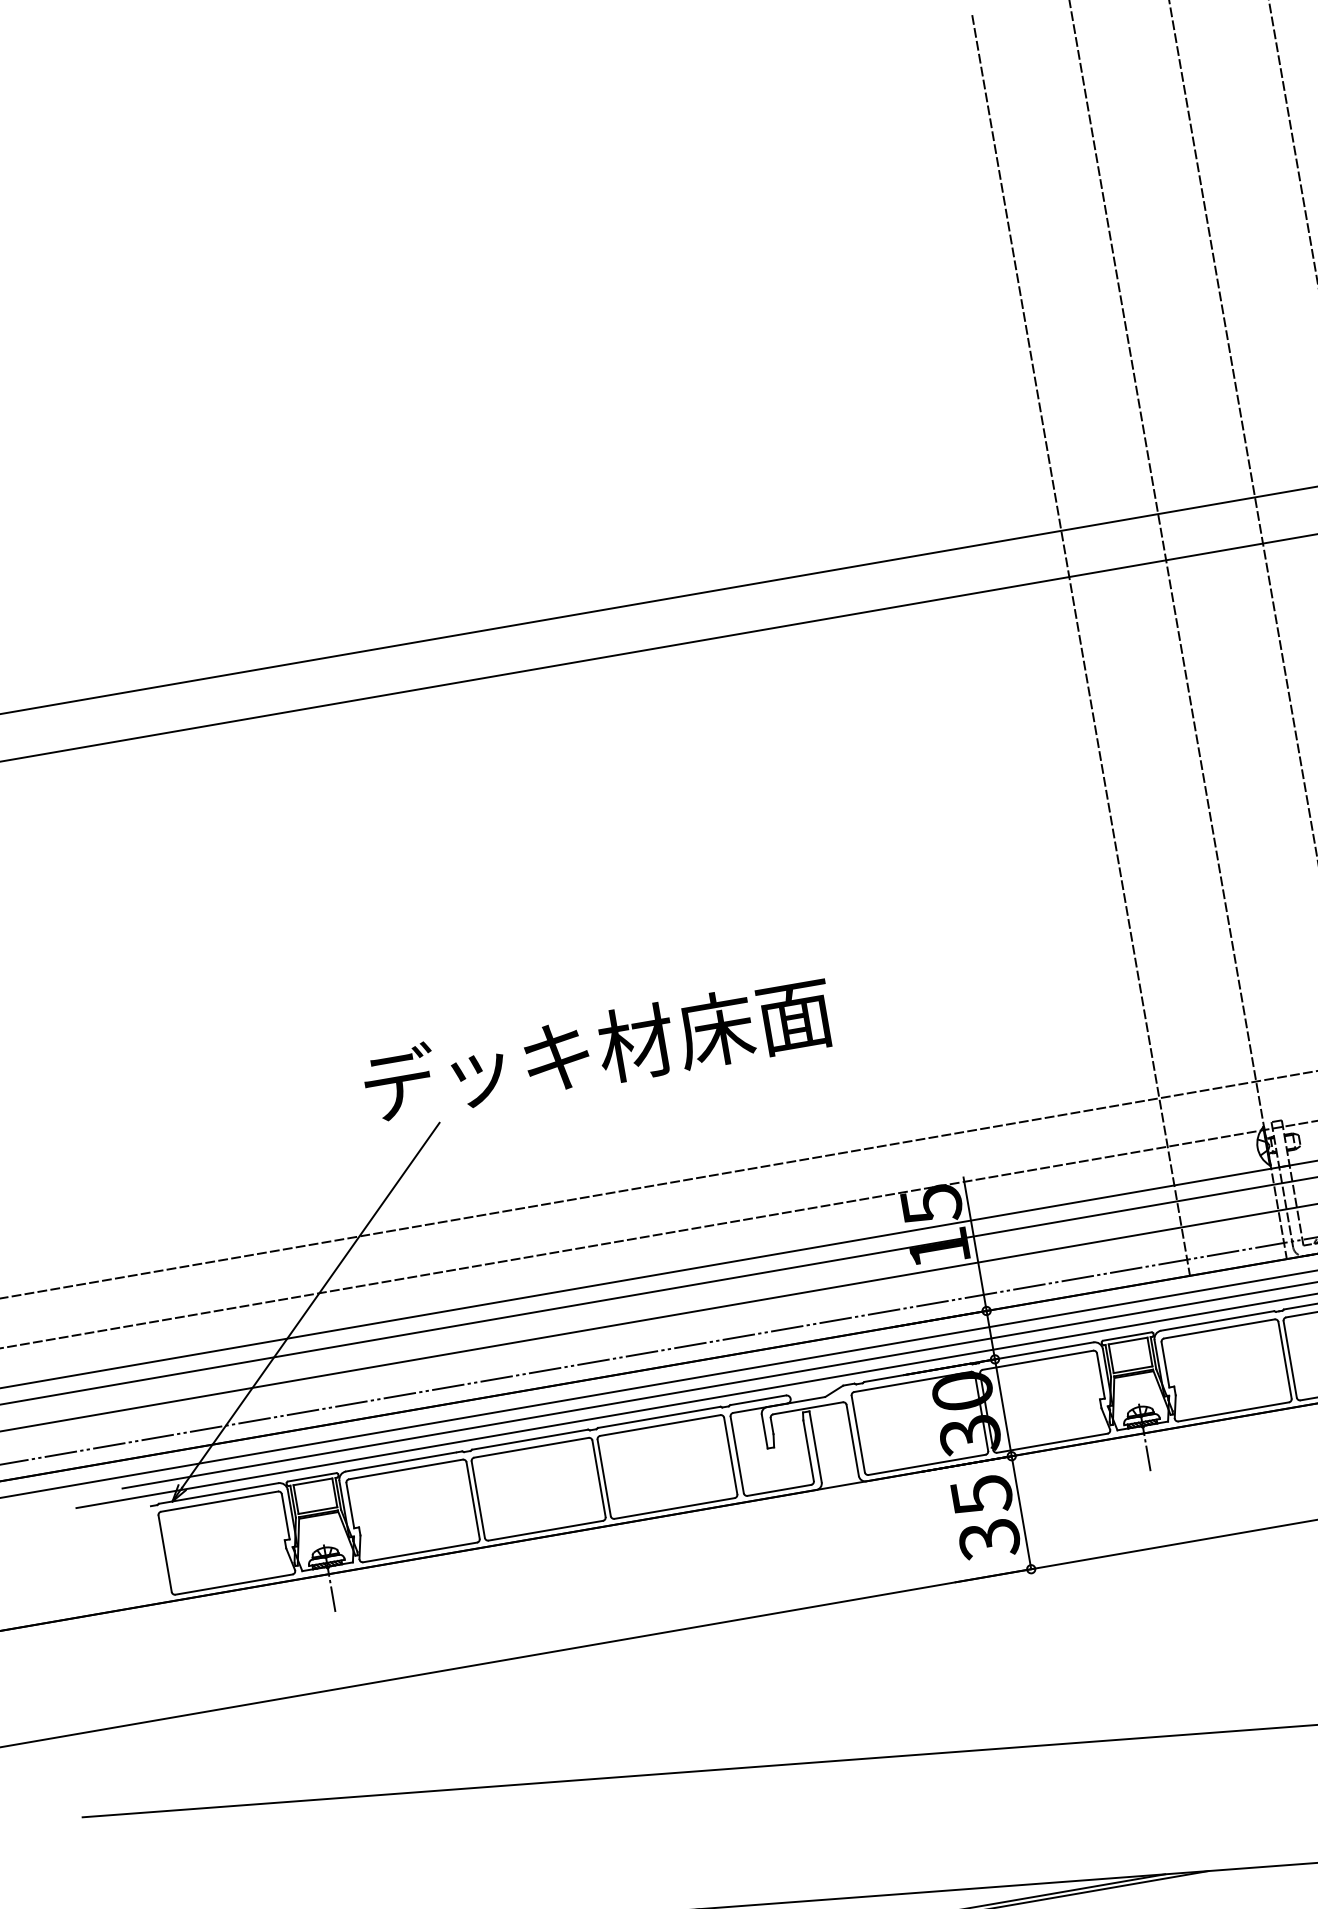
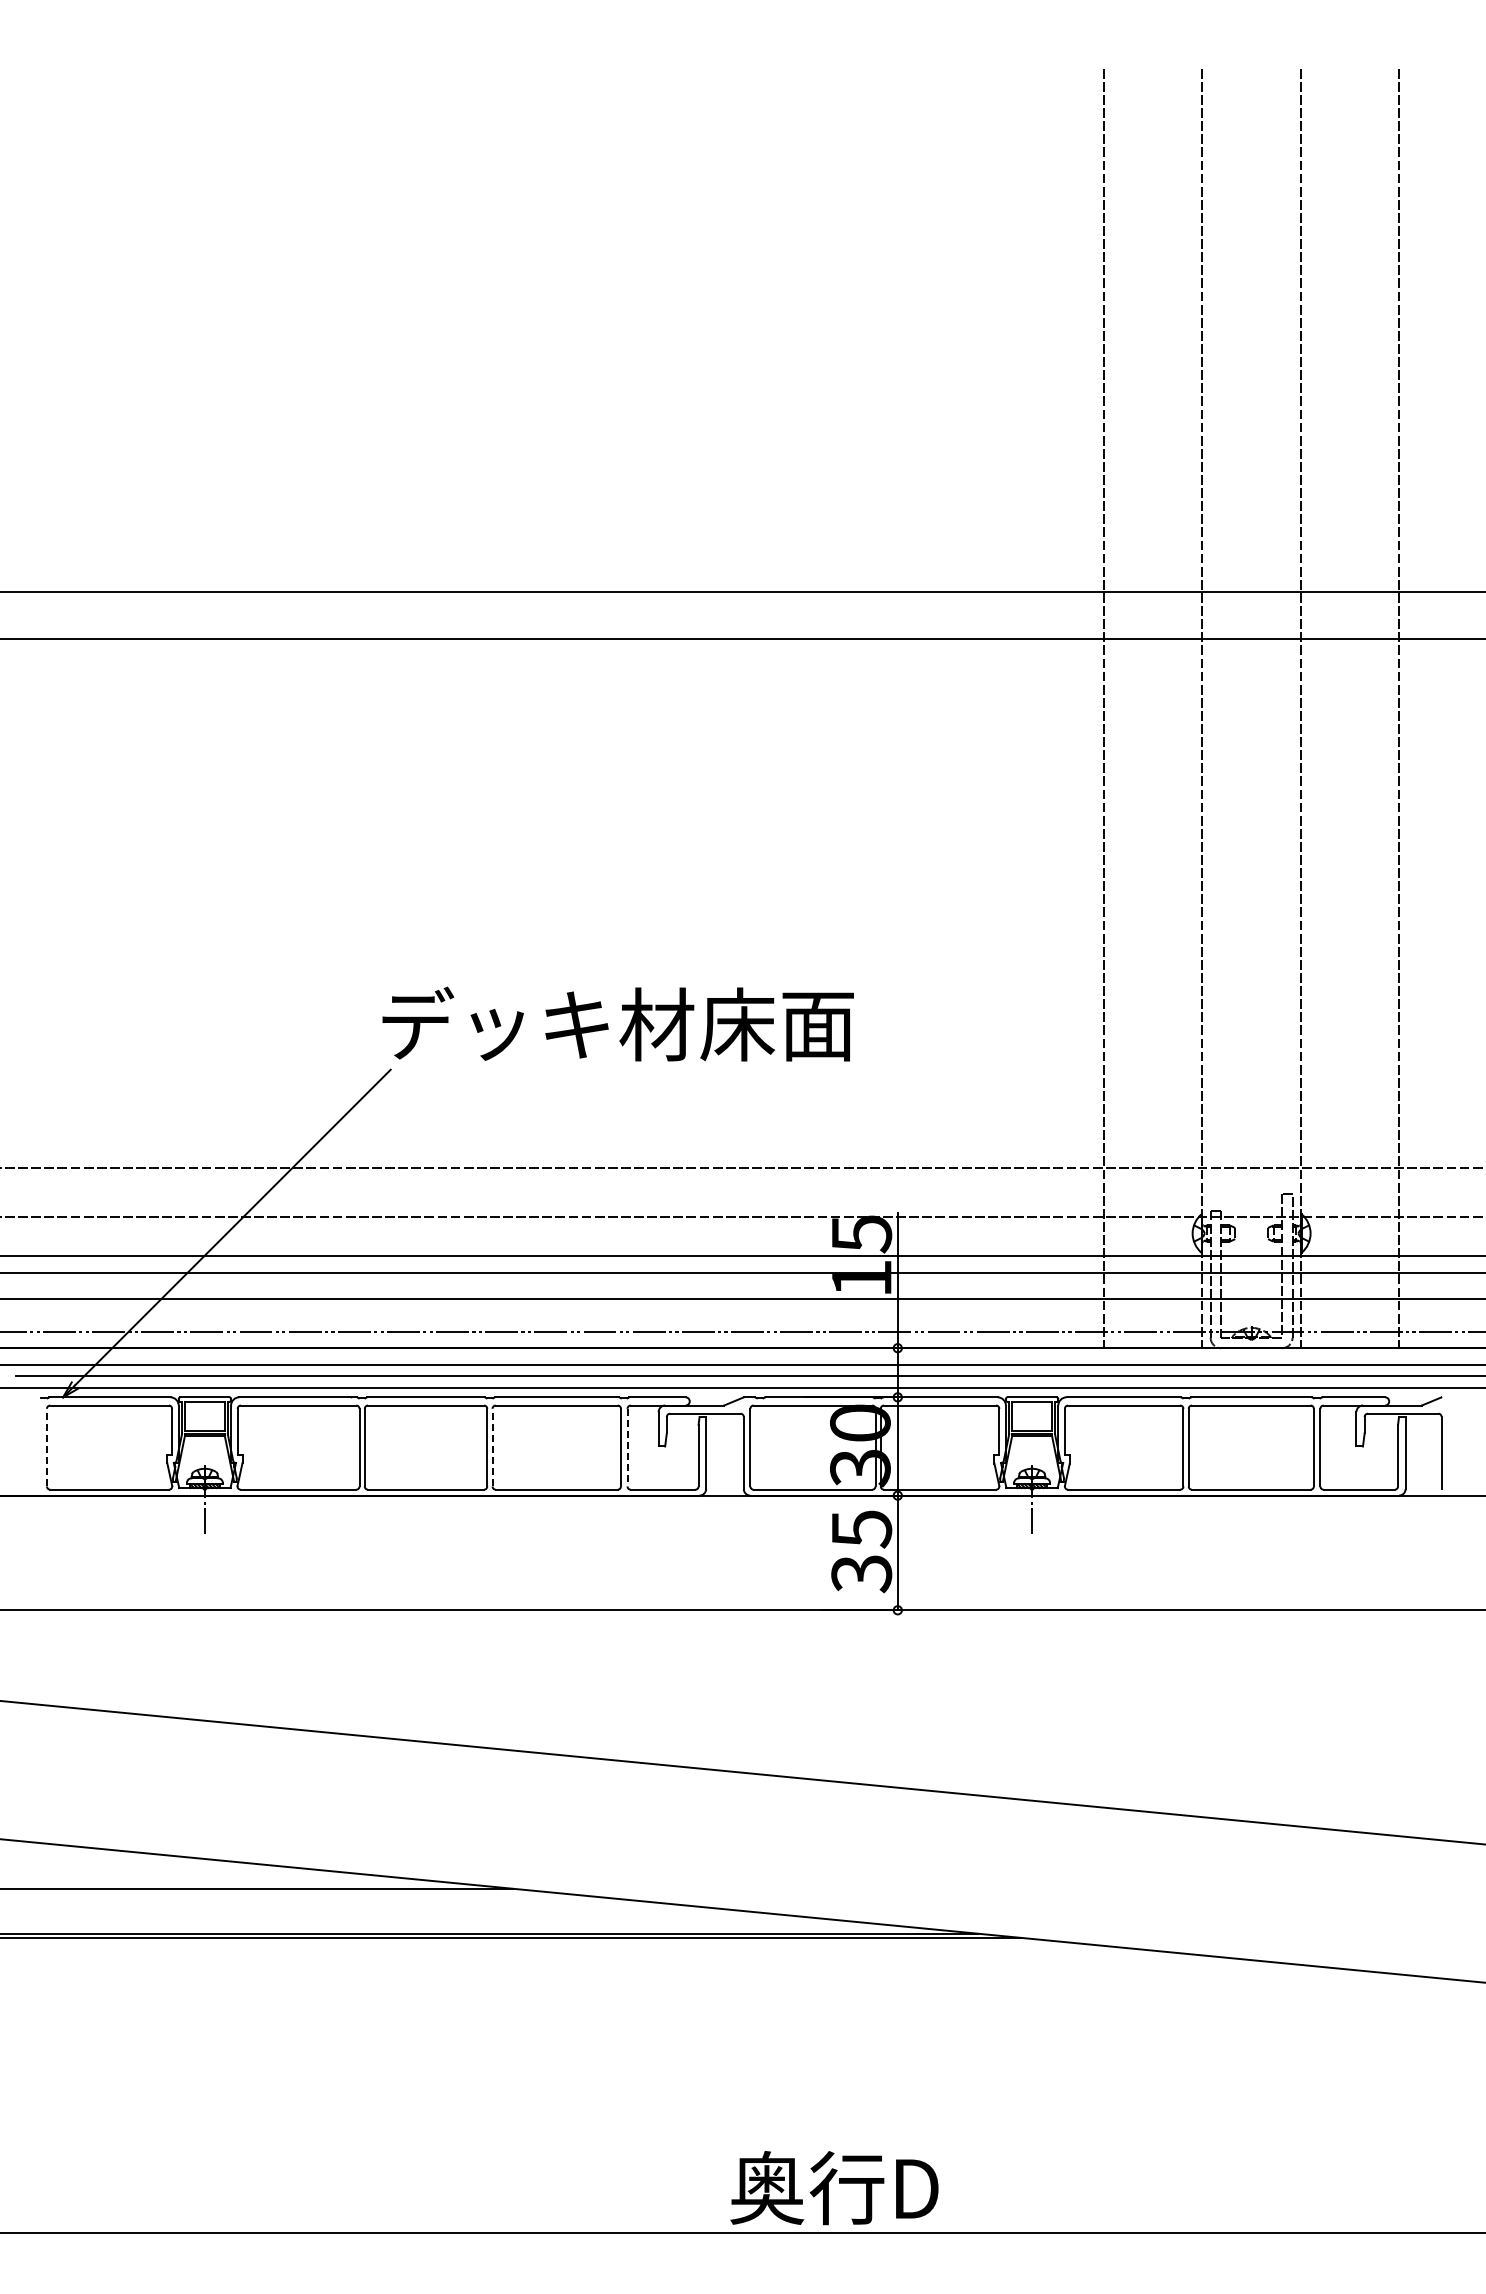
text: (597, 1048) -> (617, 1023), moved
line: (737, 1454) -> (627, 1447), solid -> dashed
line: (604, 1477) -> (492, 1447), solid -> dashed
line: (164, 1553) -> (46, 1447), solid -> dashed

